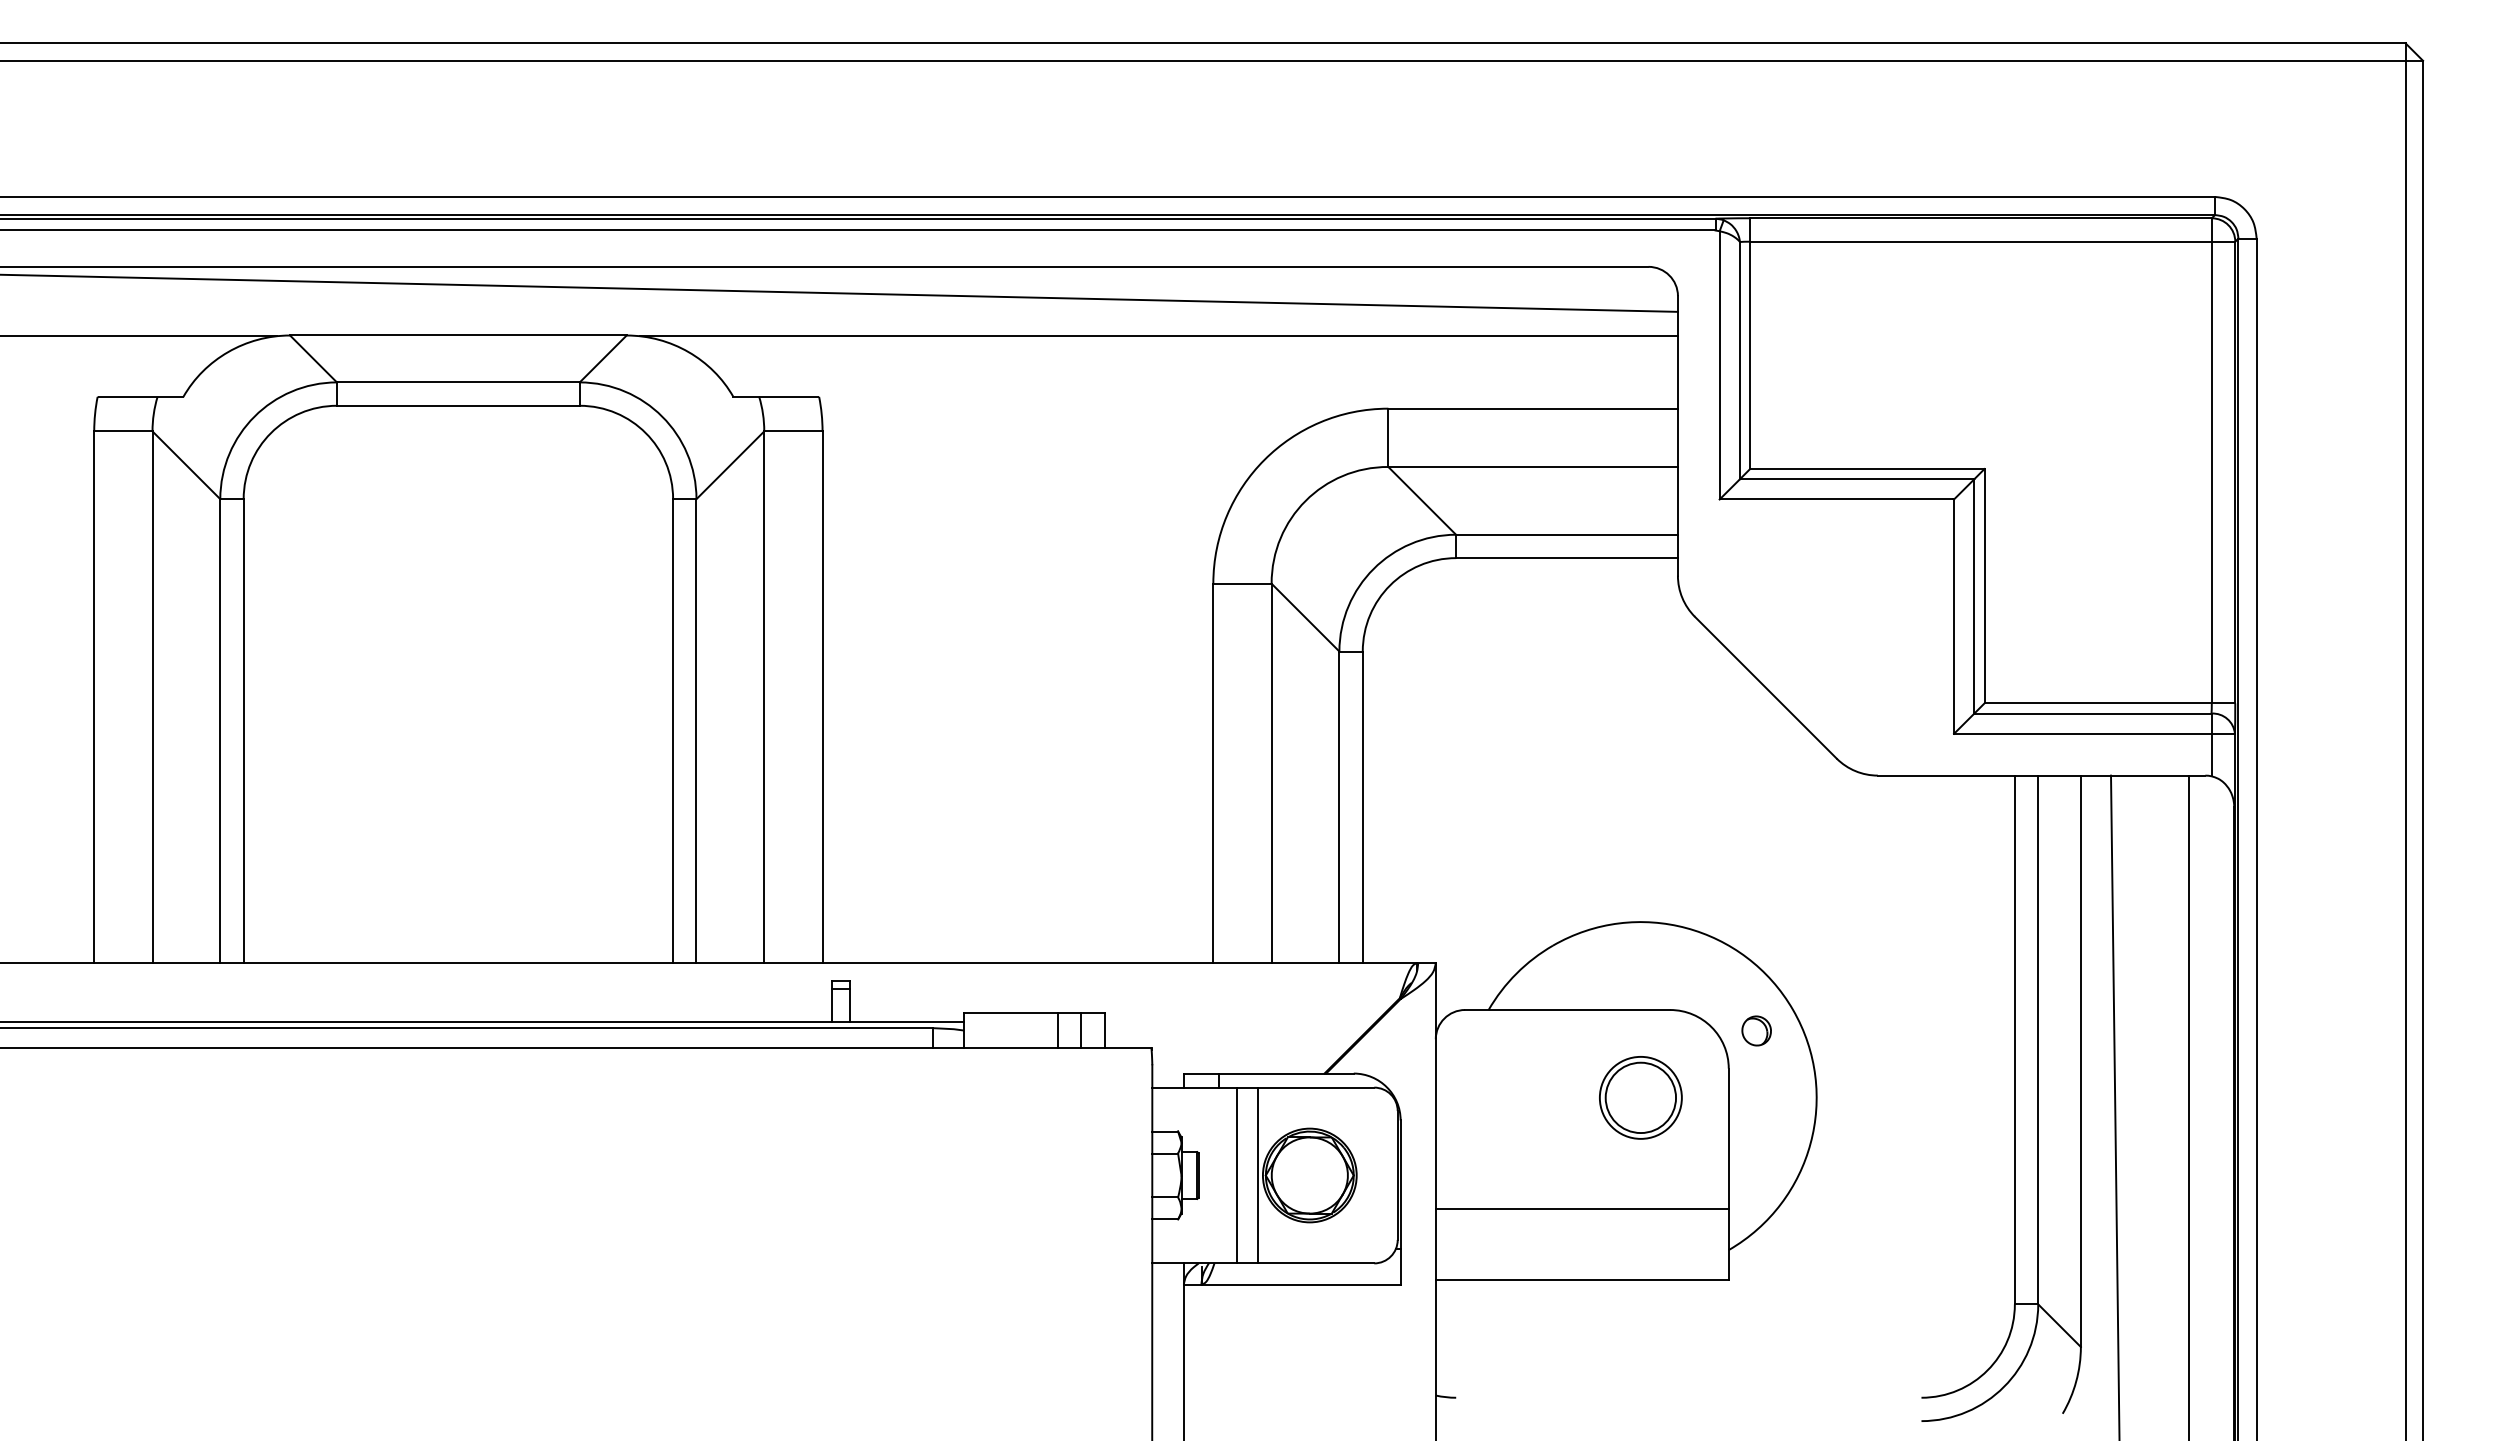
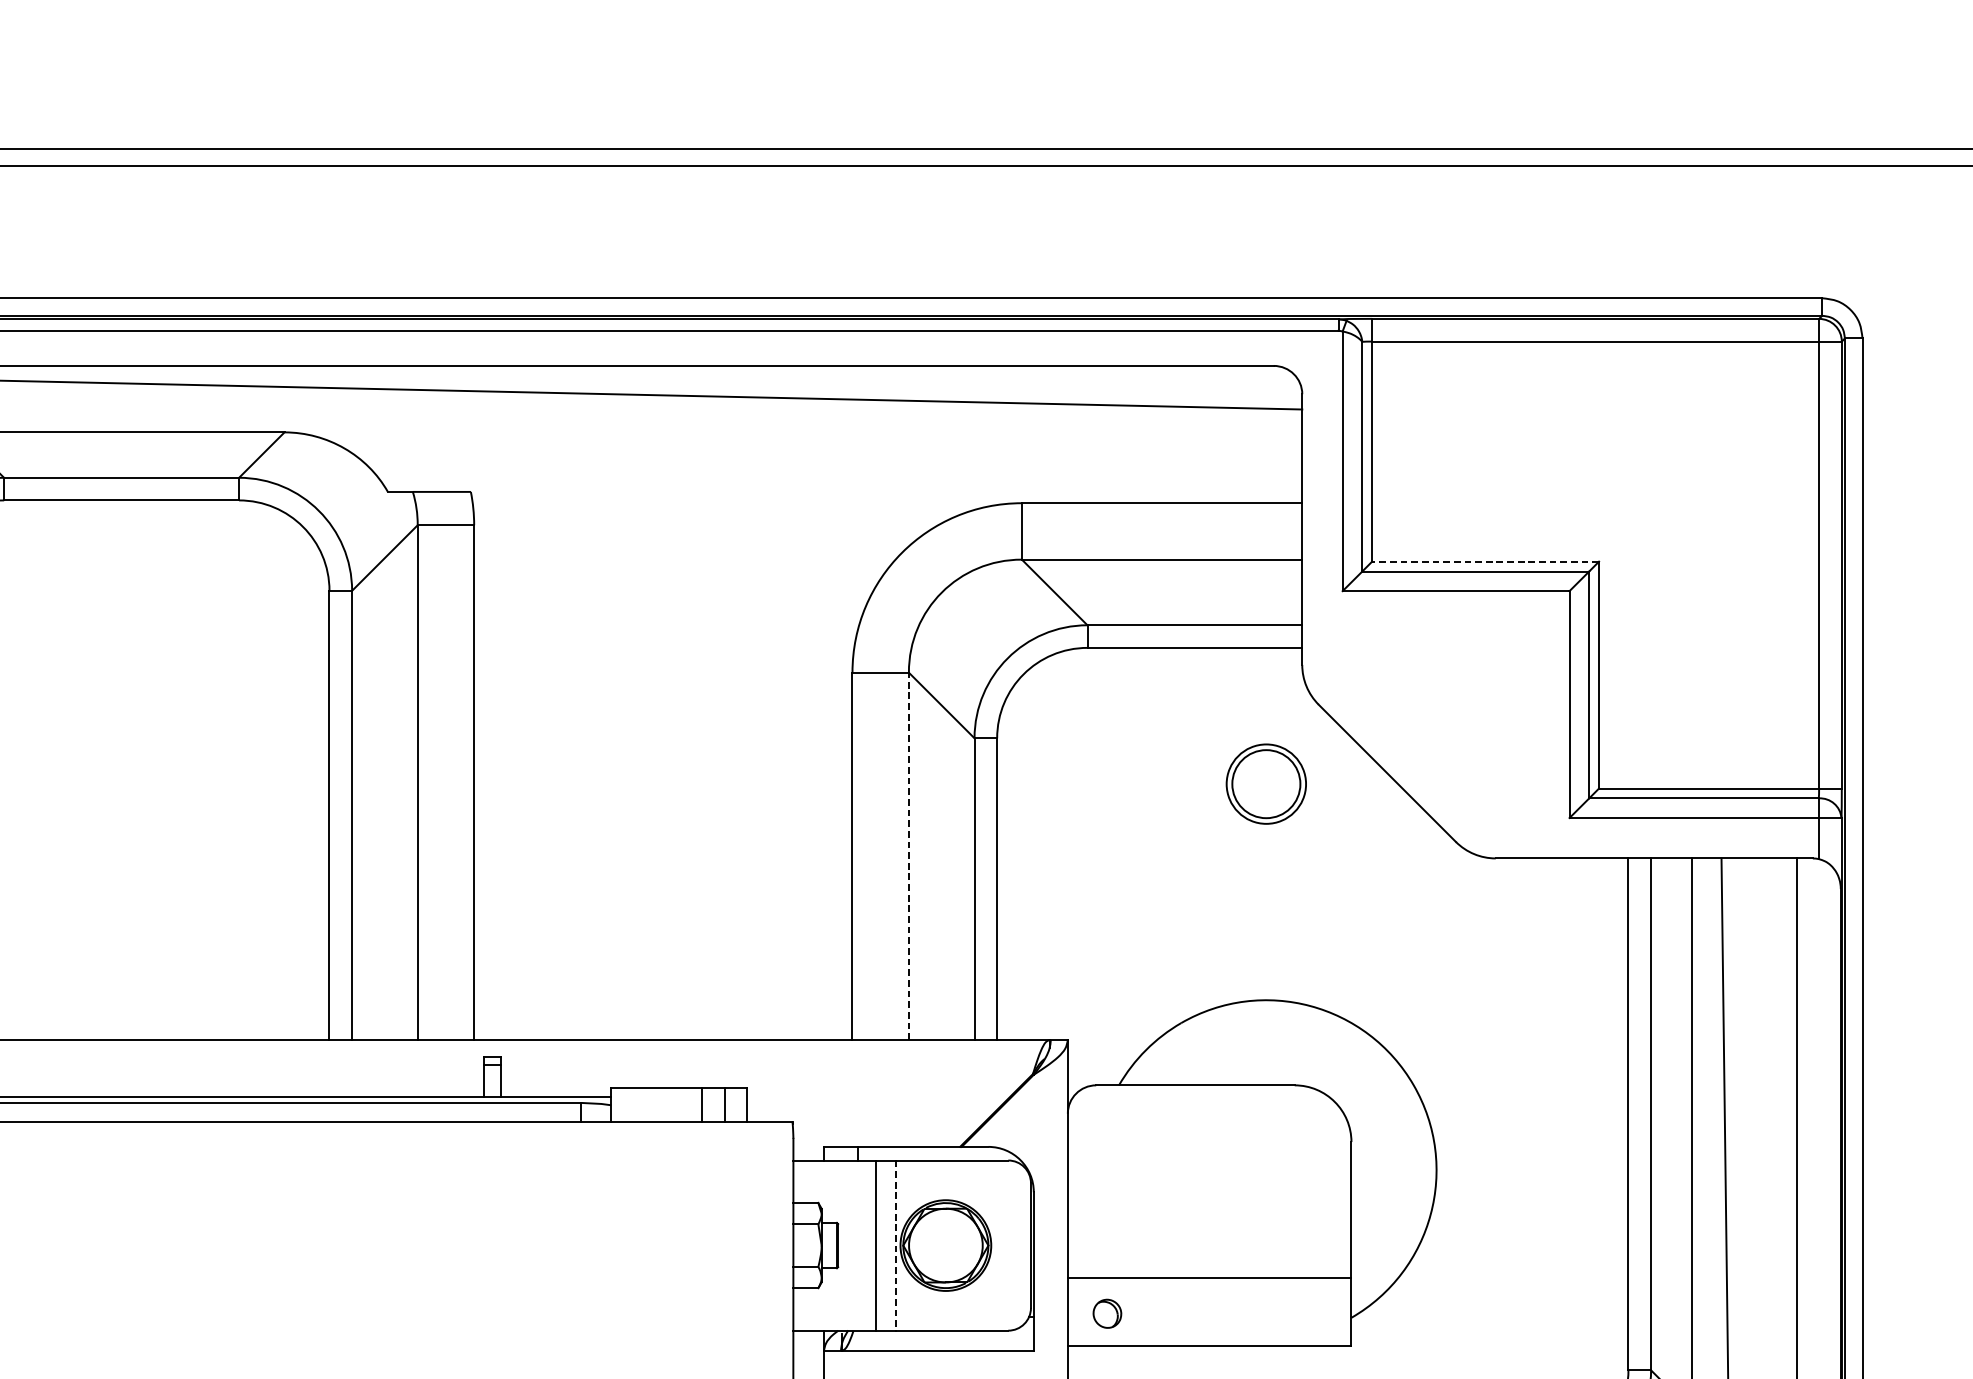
line: (1158, 336) -> (799, 433), removed
line: (1866, 469) -> (1484, 562), solid -> dashed
line: (1271, 773) -> (908, 856), solid -> dashed
part: (1756, 1030) -> (1107, 1313), moved
part: (1640, 1097) -> (1266, 783), moved
line: (1257, 1175) -> (895, 1245), solid -> dashed

